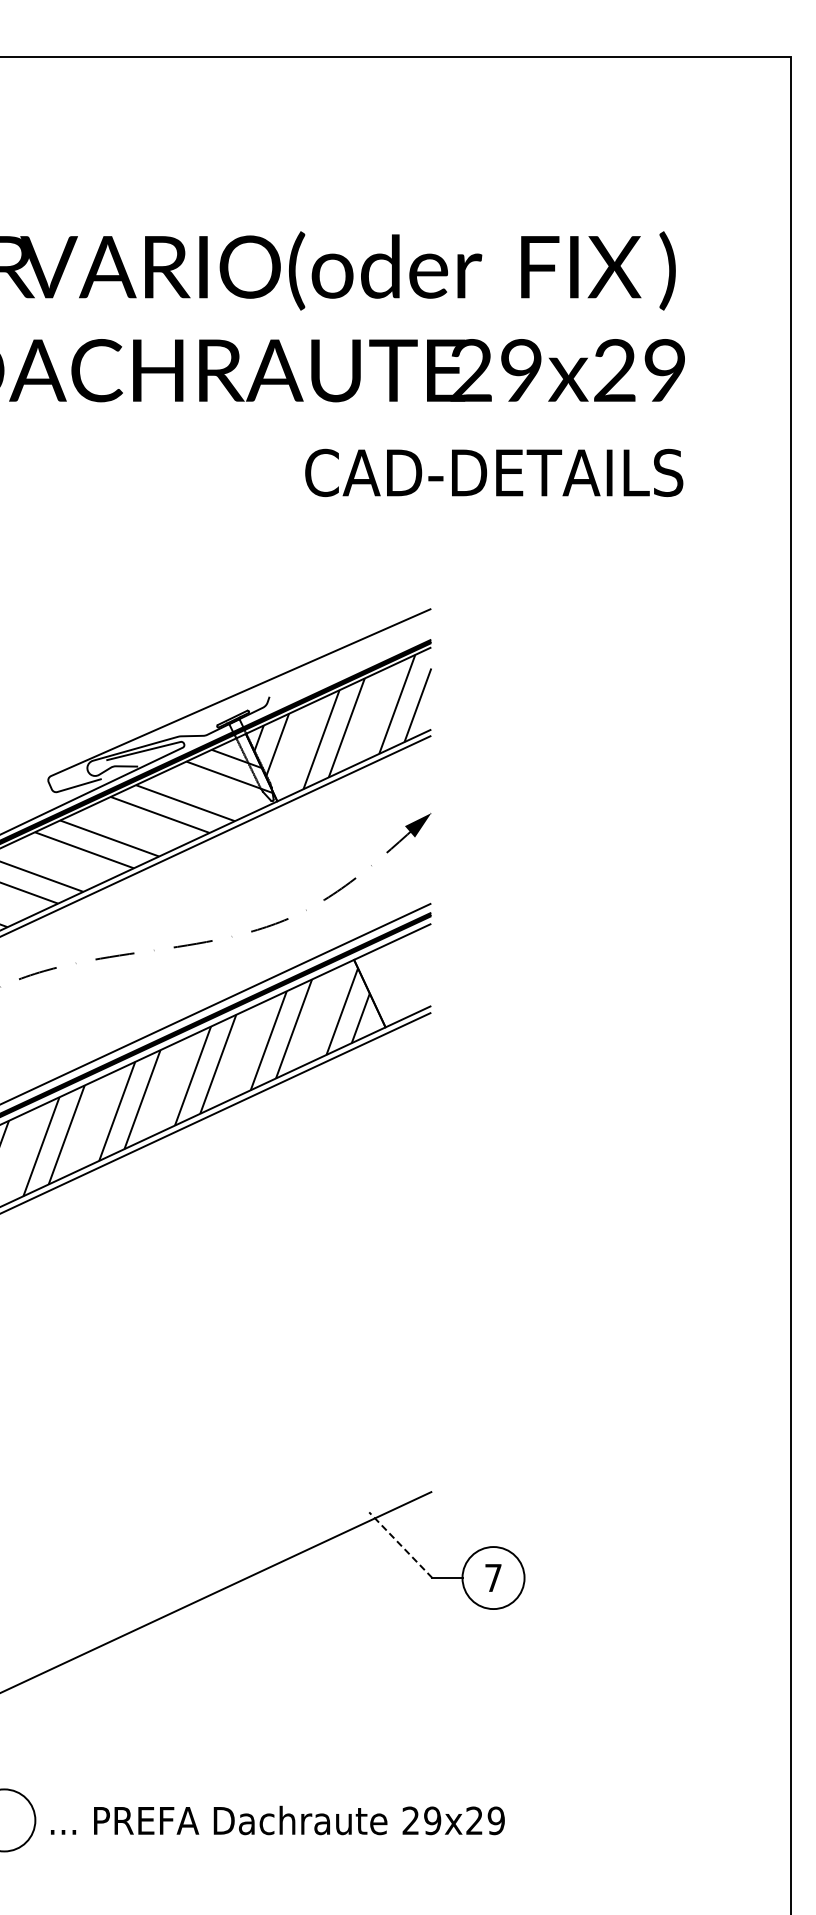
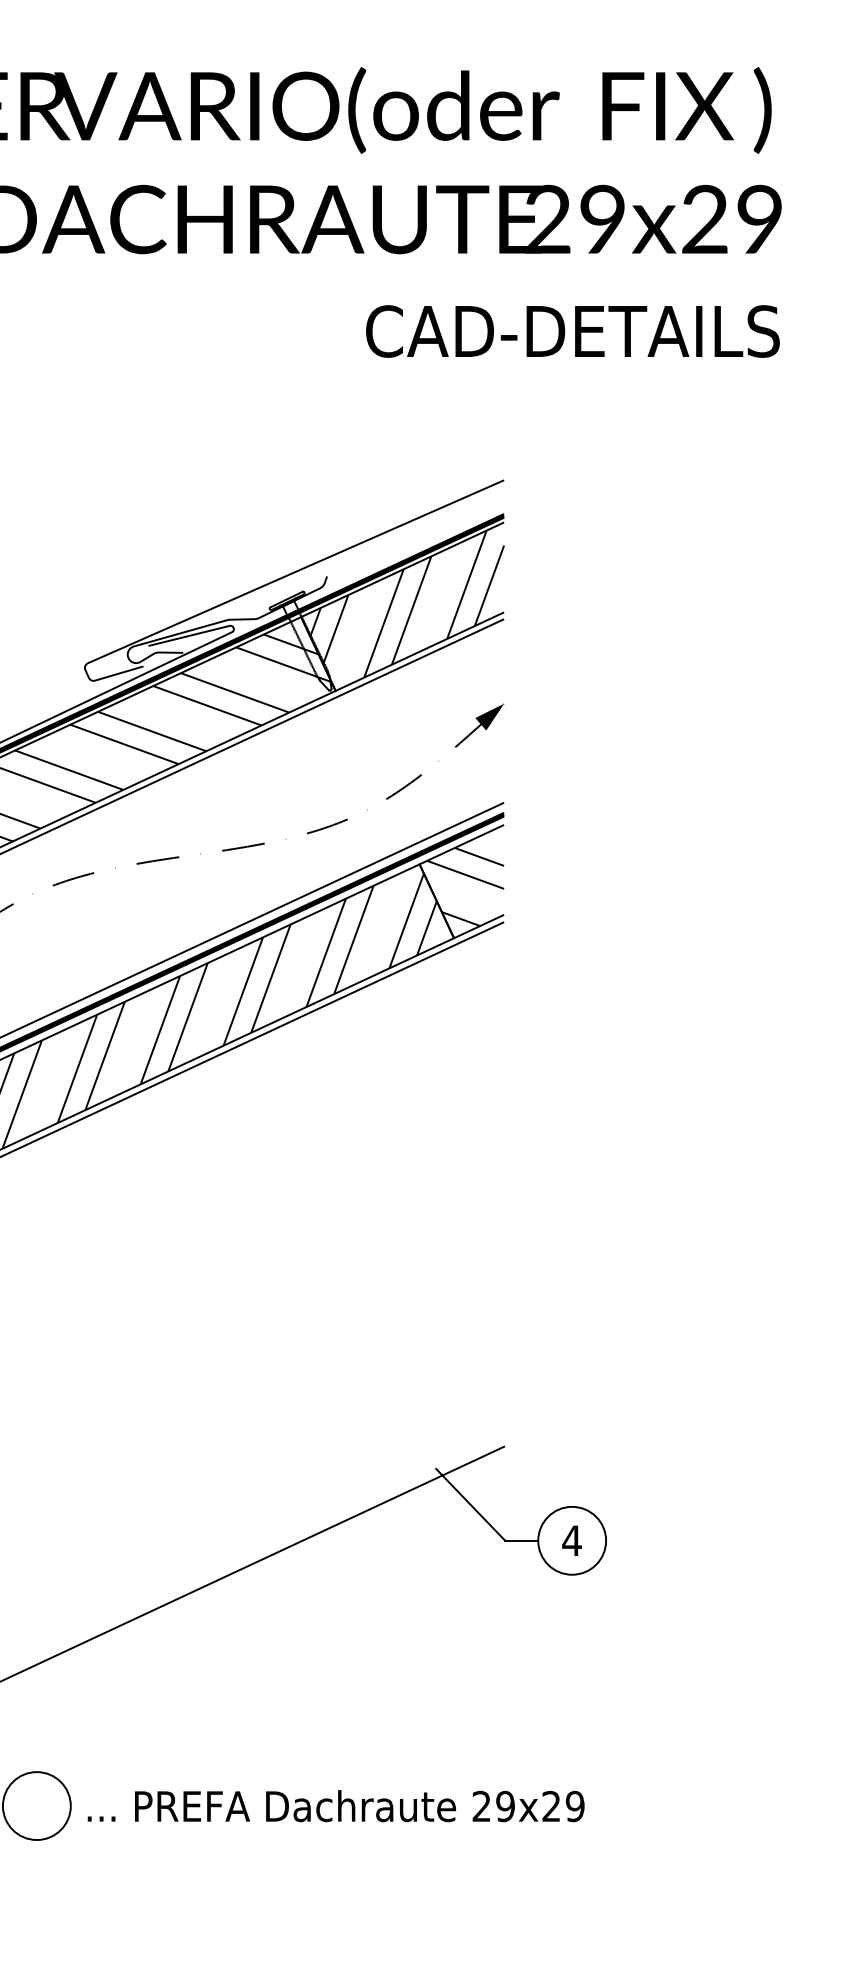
hatch: (395, 980) -> (464, 886), added
line: (400, 1545) -> (470, 1505), dashed -> solid
text: (493, 1577) -> (572, 1540), 7 -> 4

